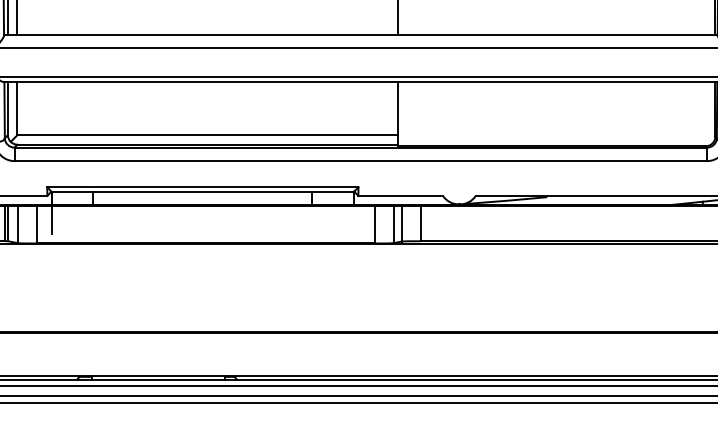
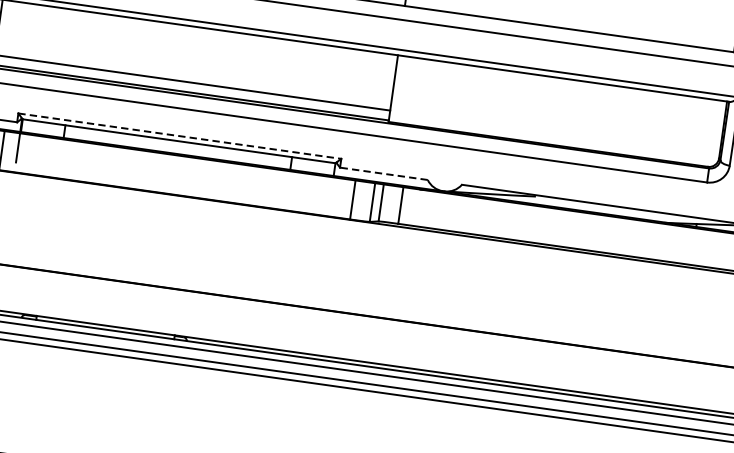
line: (202, 187) -> (179, 136), solid -> dashed
line: (400, 195) -> (383, 173), solid -> dashed

